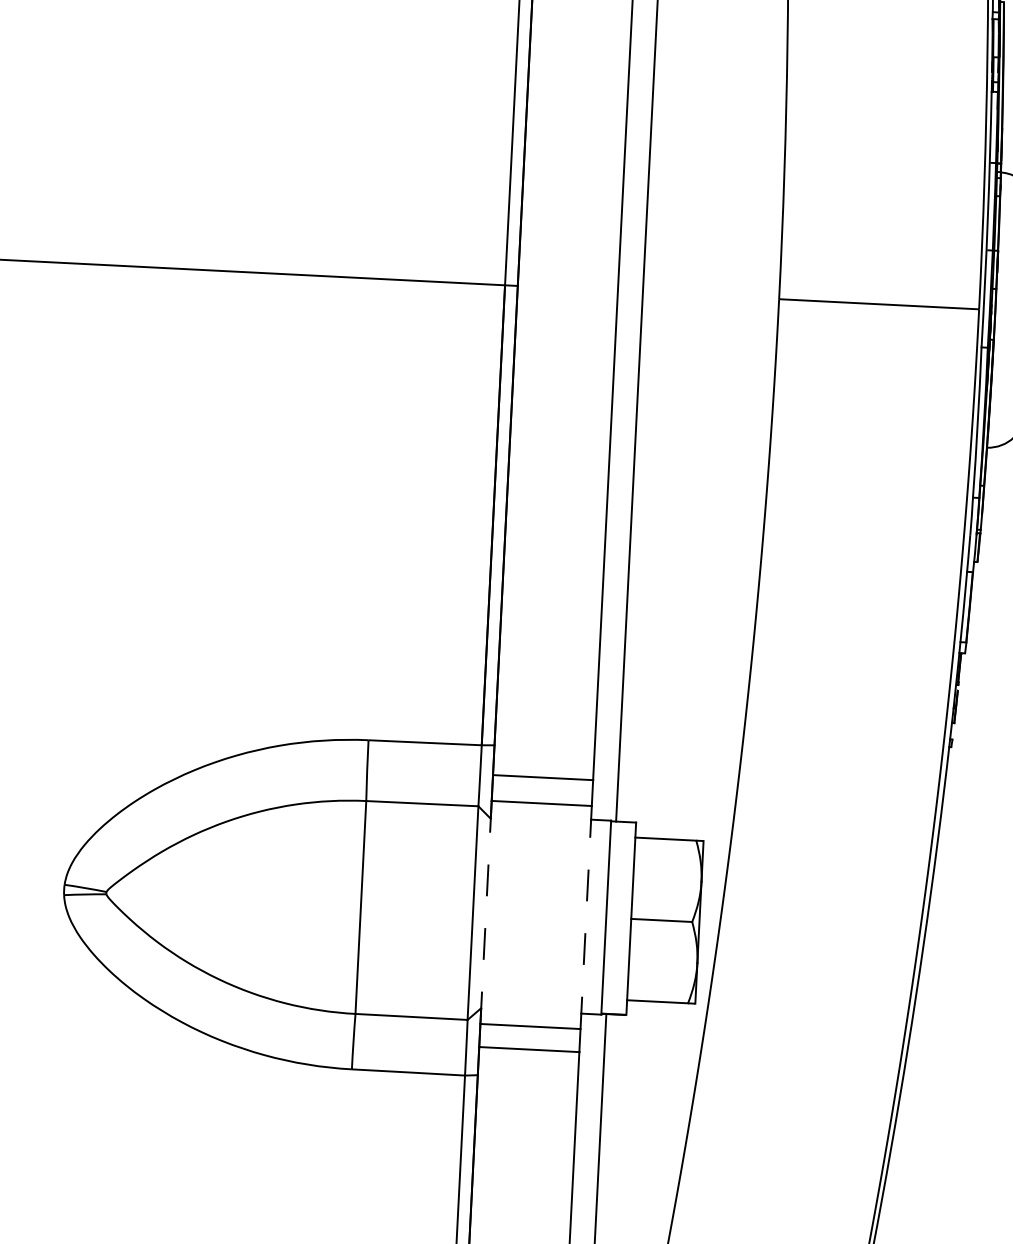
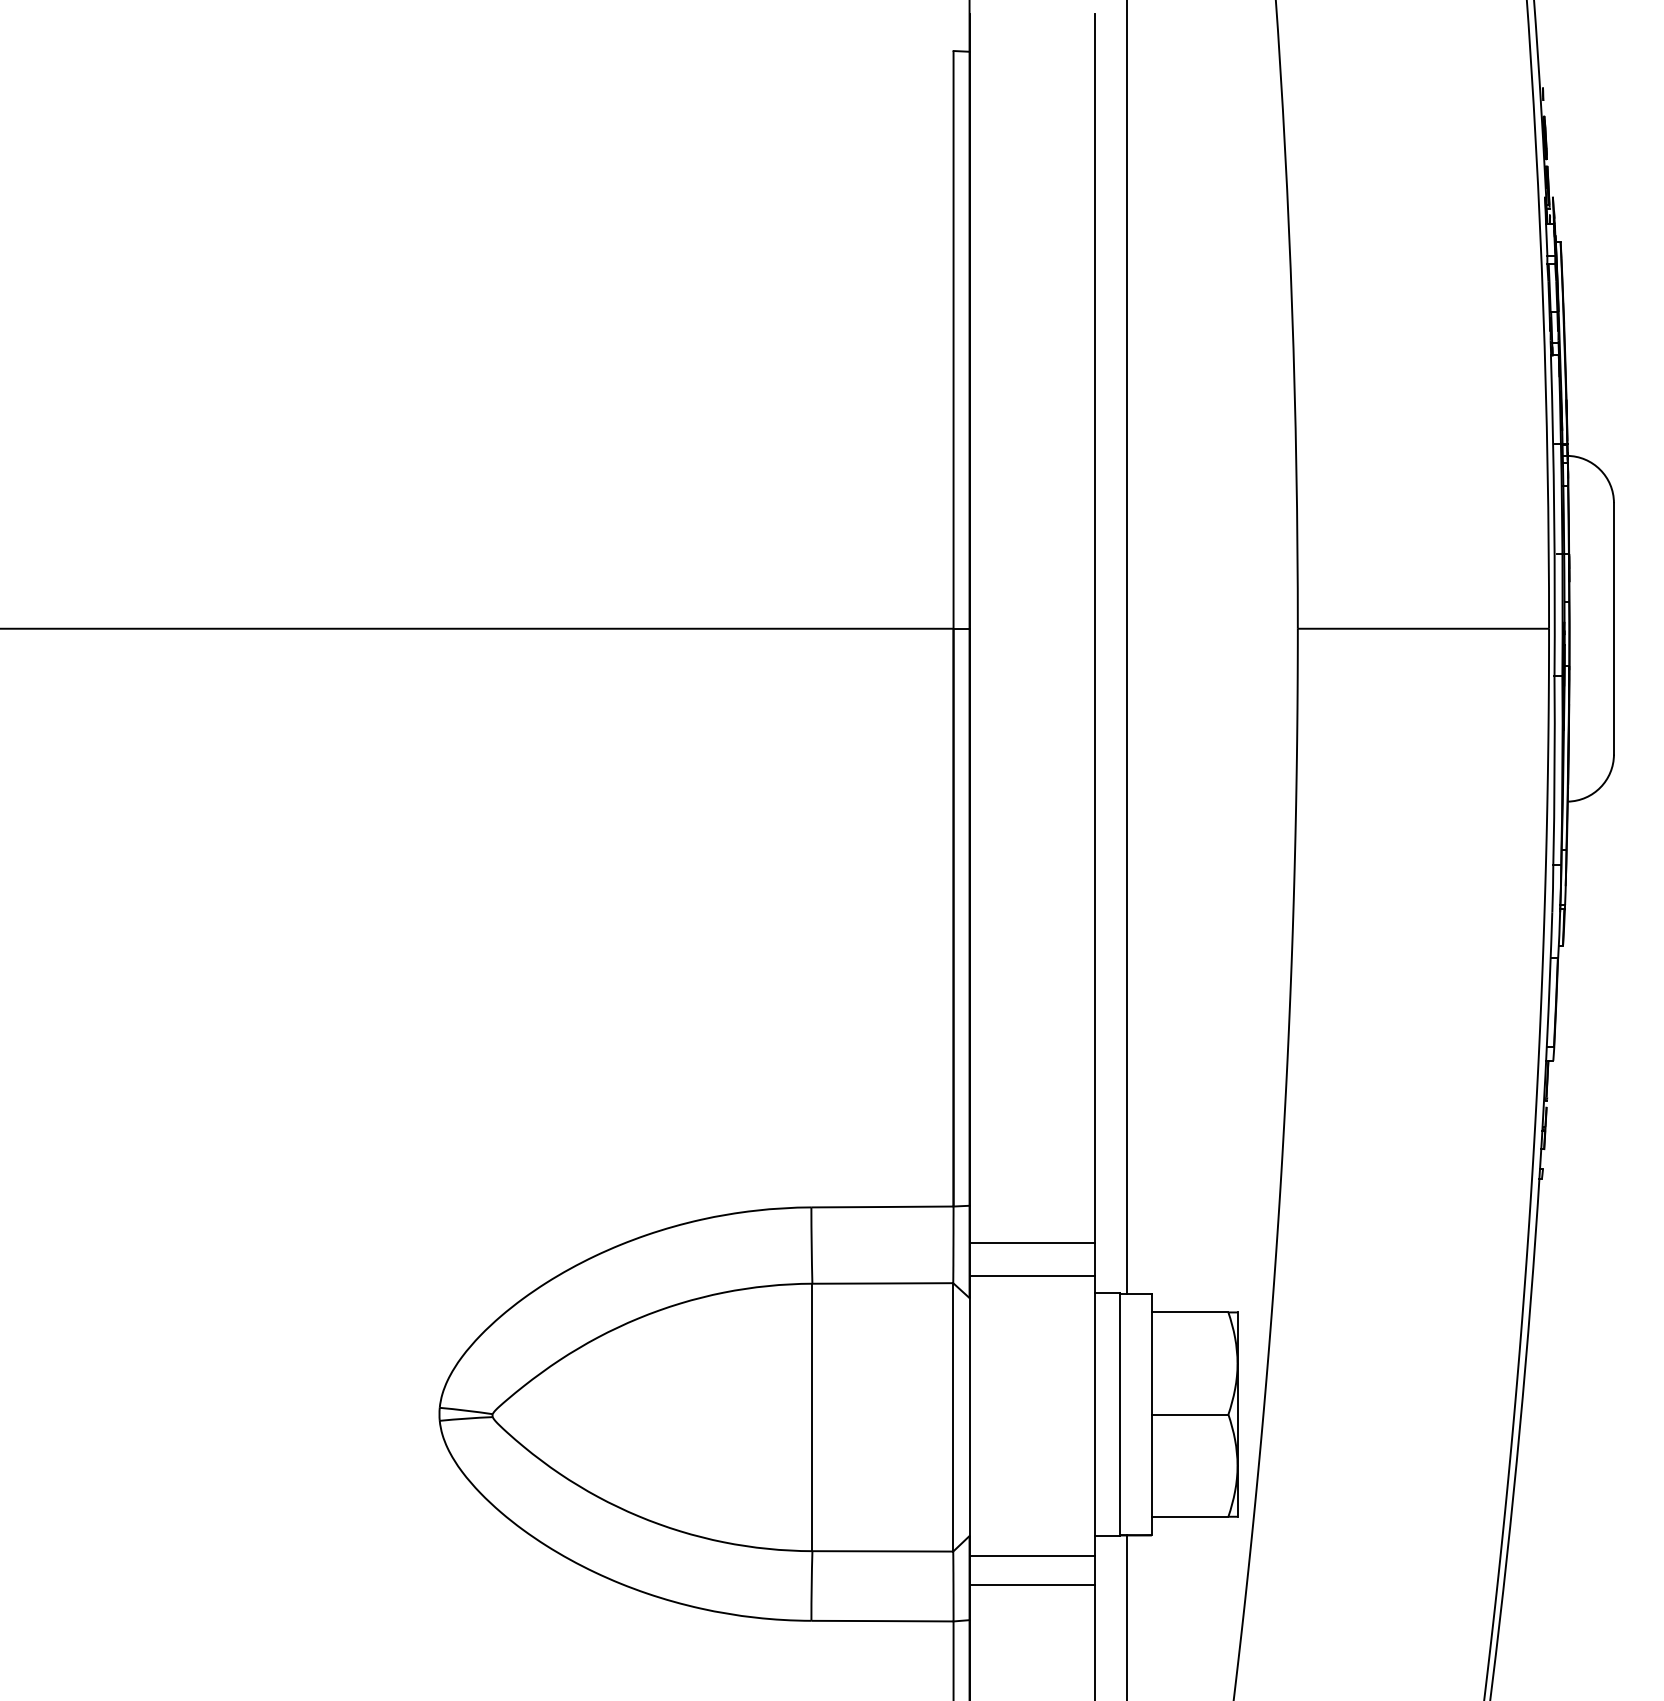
line: (485, 913) -> (969, 1416), dashed -> solid
line: (586, 918) -> (1095, 1416), dashed -> solid

